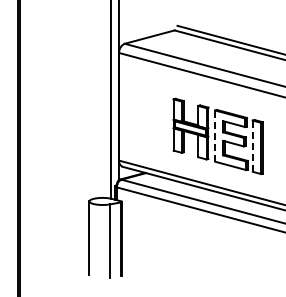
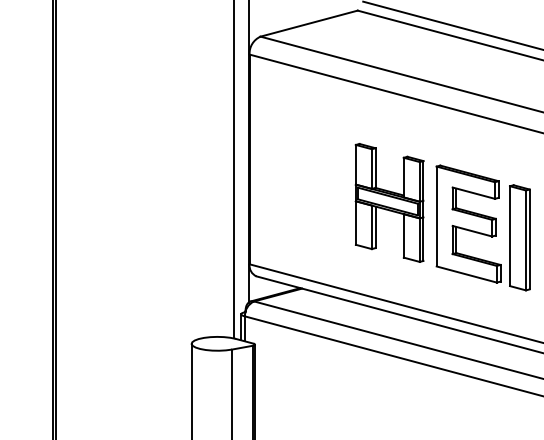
line: (215, 136) -> (437, 217), dashed -> solid
line: (252, 146) -> (509, 236), dashed -> solid

